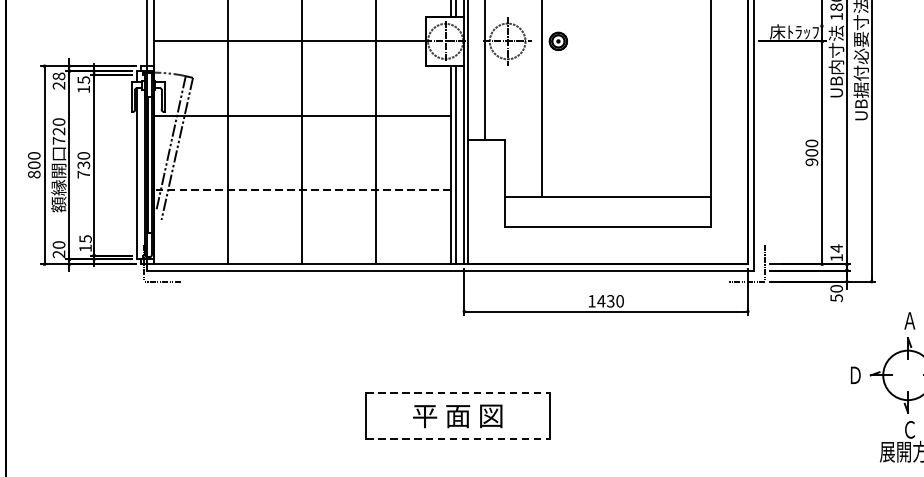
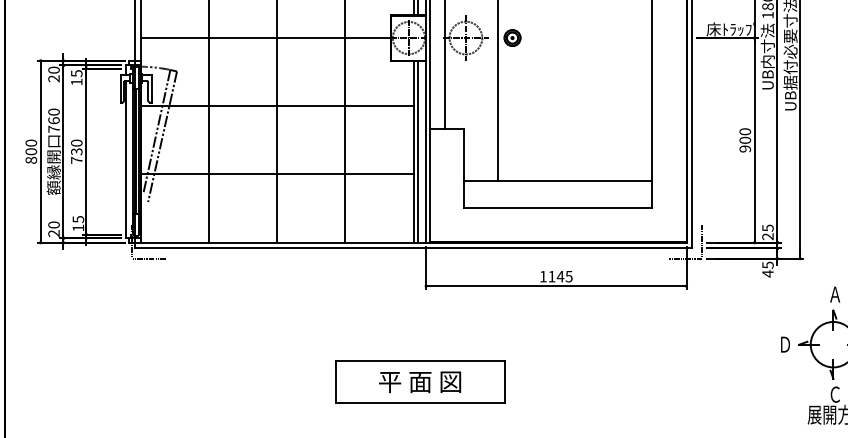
text: (58, 75) -> (53, 69), 28 -> 20
text: (58, 131) -> (53, 120), 720 -> 760
line: (301, 190) -> (276, 174), dashed -> solid
text: (836, 253) -> (767, 232), 14 -> 25
text: (836, 293) -> (767, 269), 50 -> 45
text: (610, 301) -> (560, 276), 1430 -> 1145
line: (458, 393) -> (420, 361), dashed -> solid
line: (458, 439) -> (420, 403), dashed -> solid

